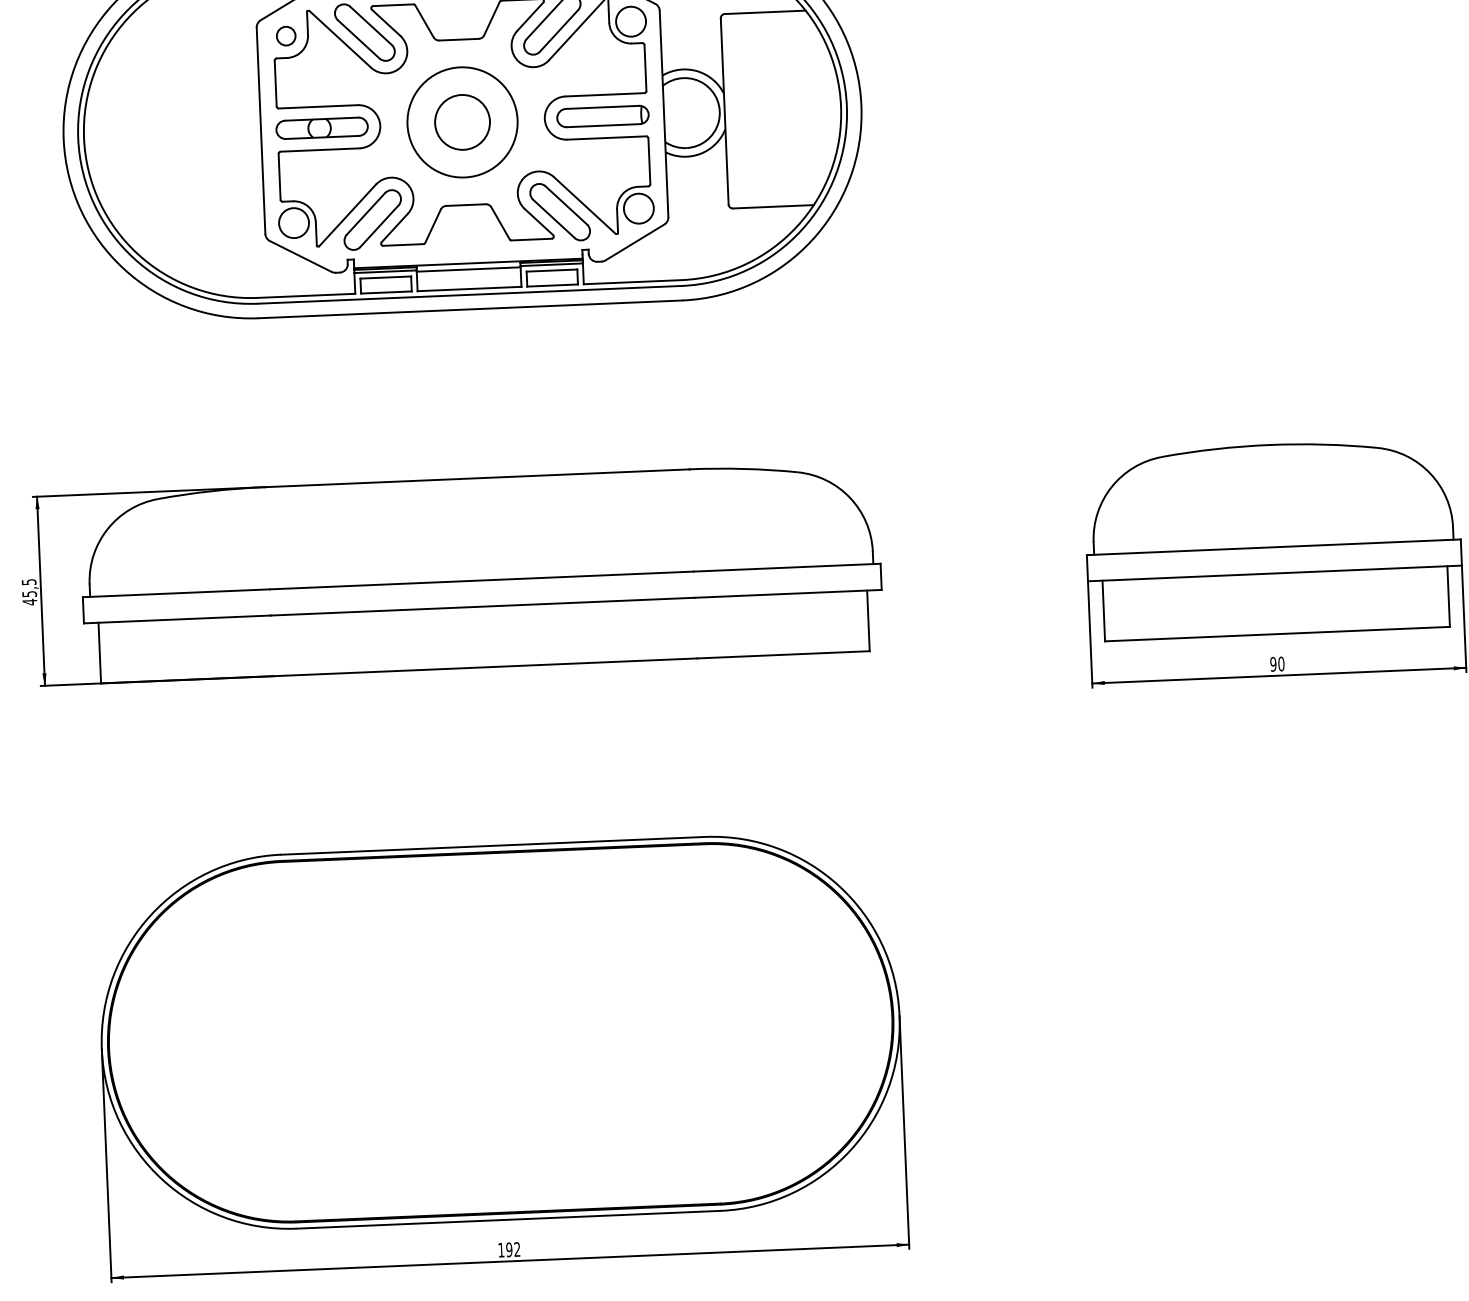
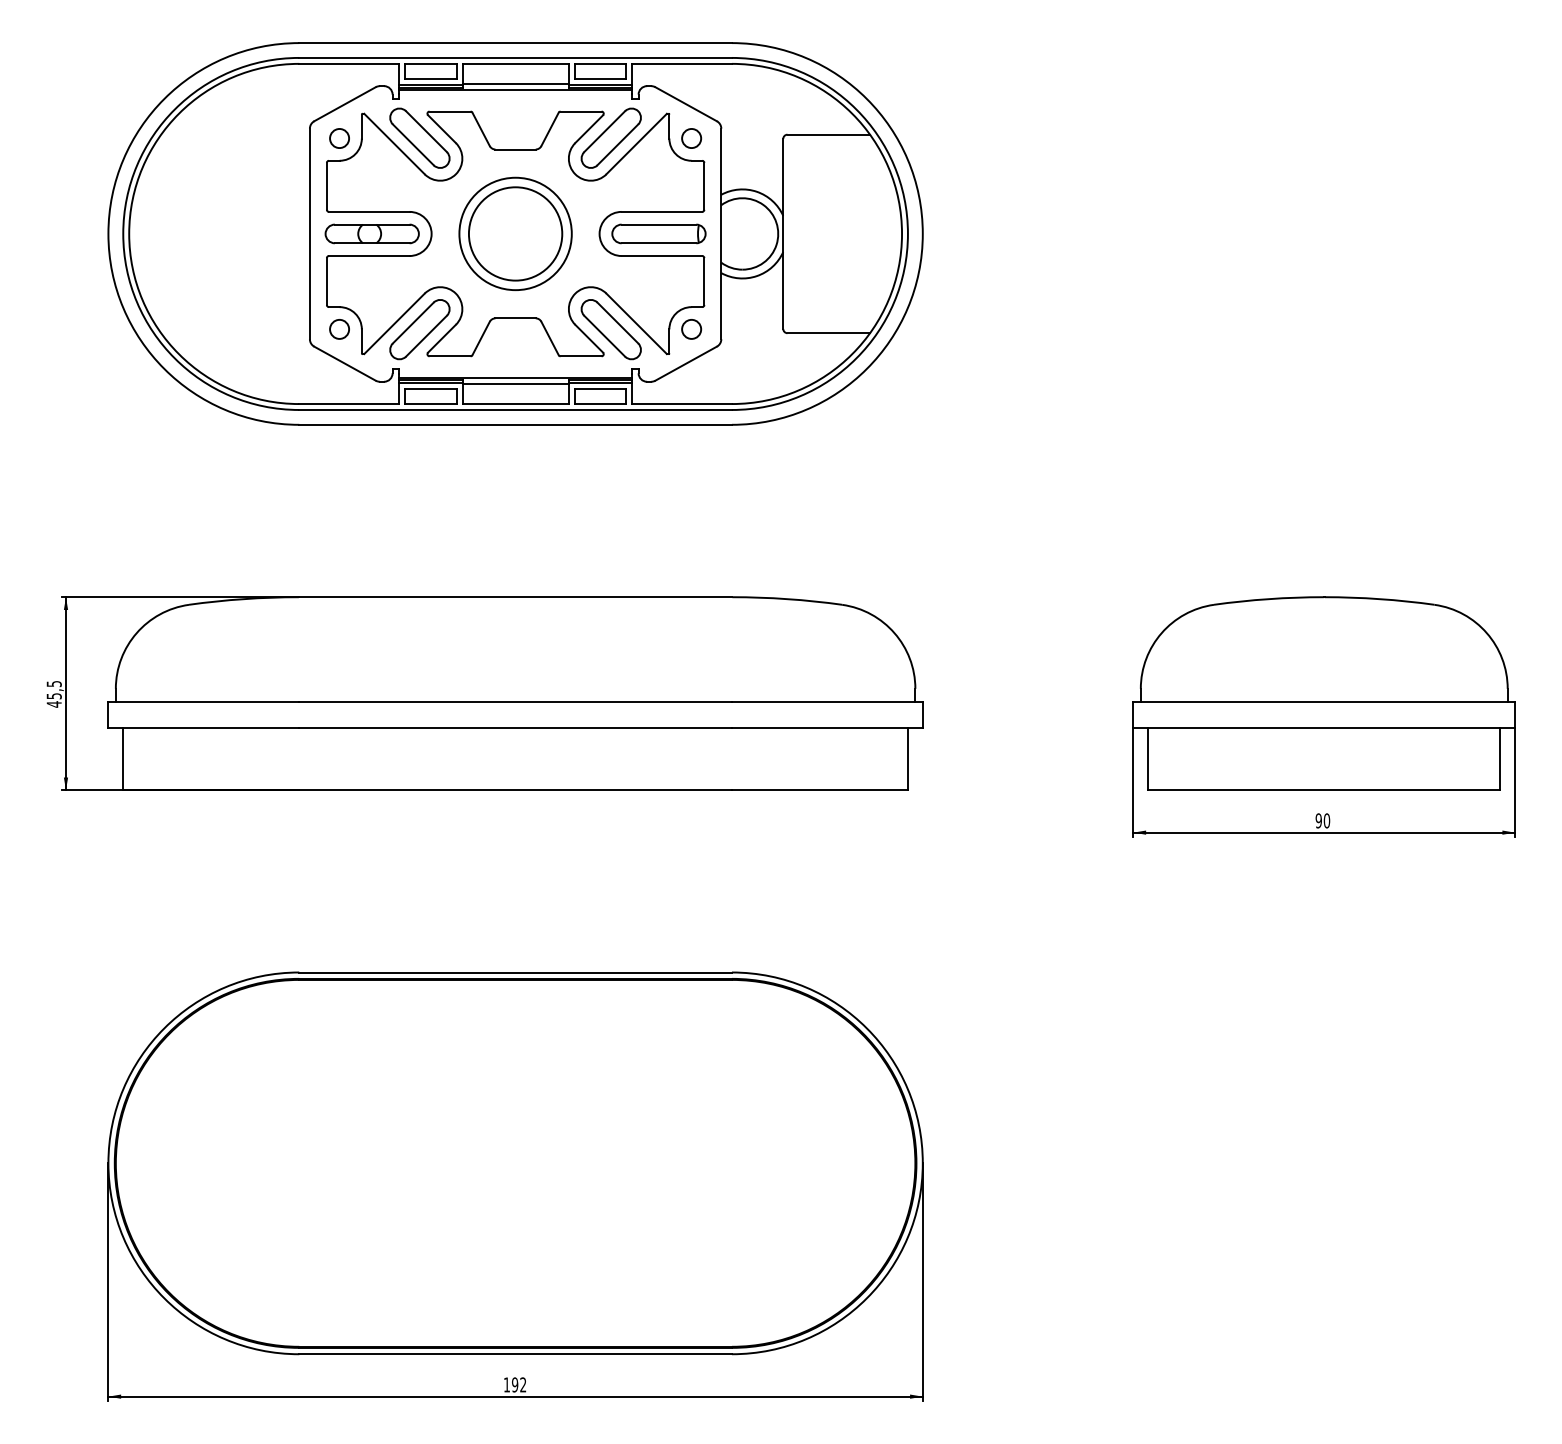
circle: (630, 21) -> (691, 138), size x0.62
circle: (462, 121) -> (515, 233), size x1.67
circle: (638, 207) -> (691, 328), size x0.62
circle: (293, 222) -> (339, 328), size x0.62

